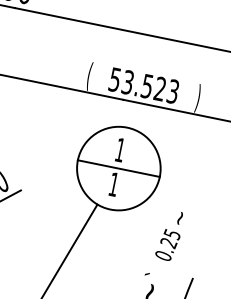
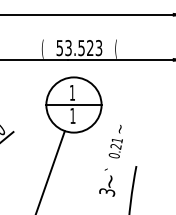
text: (197, 97) -> (115, 48), ) -> (
text: (171, 234) -> (116, 140), 0.25 -> 0.21

